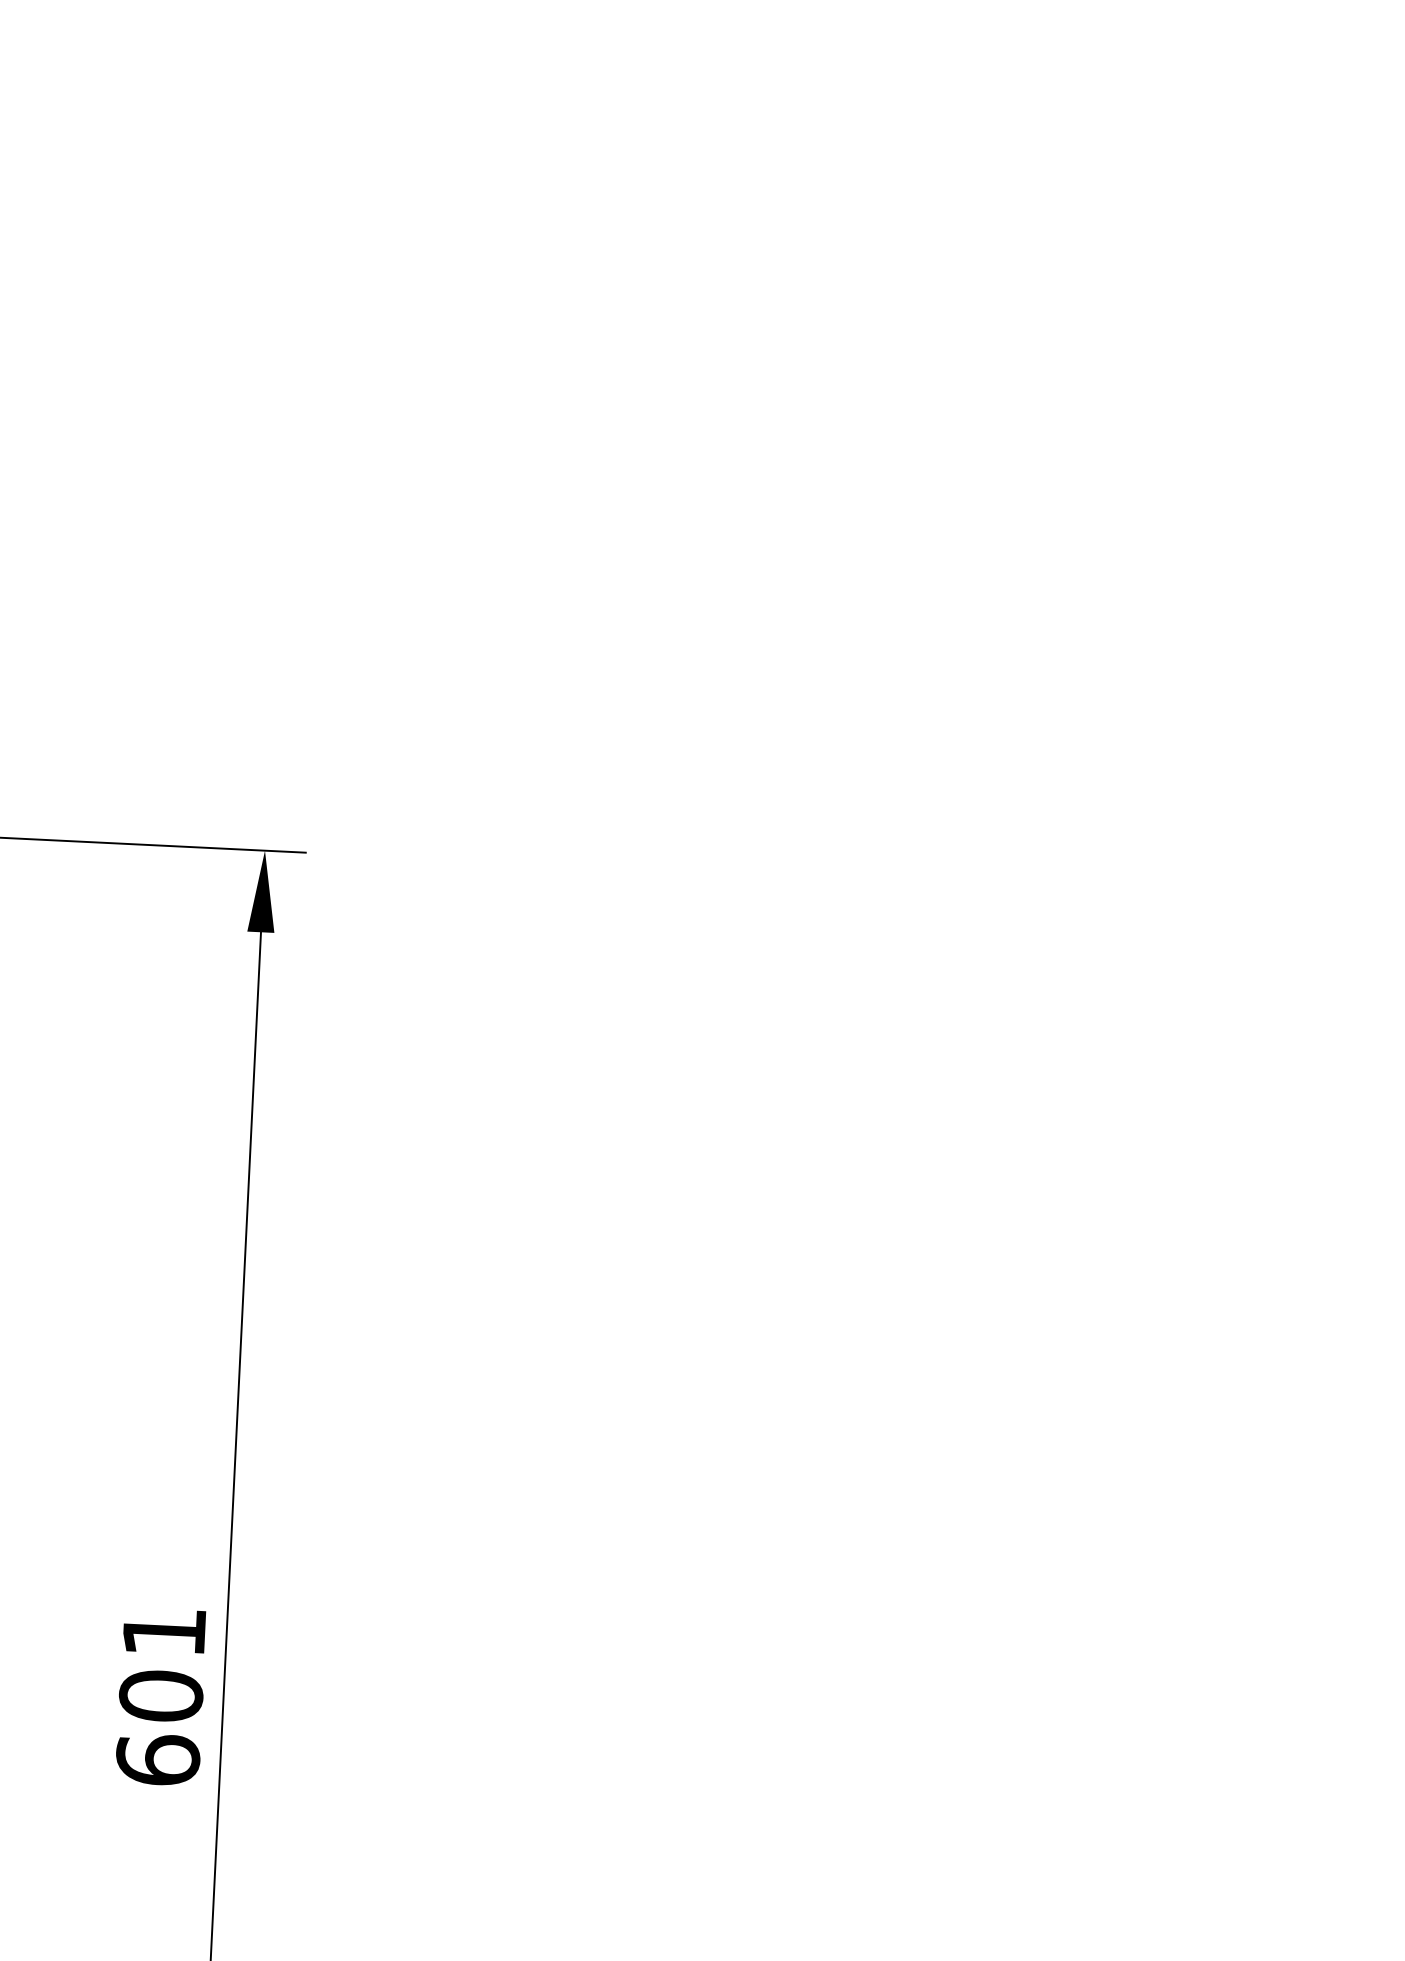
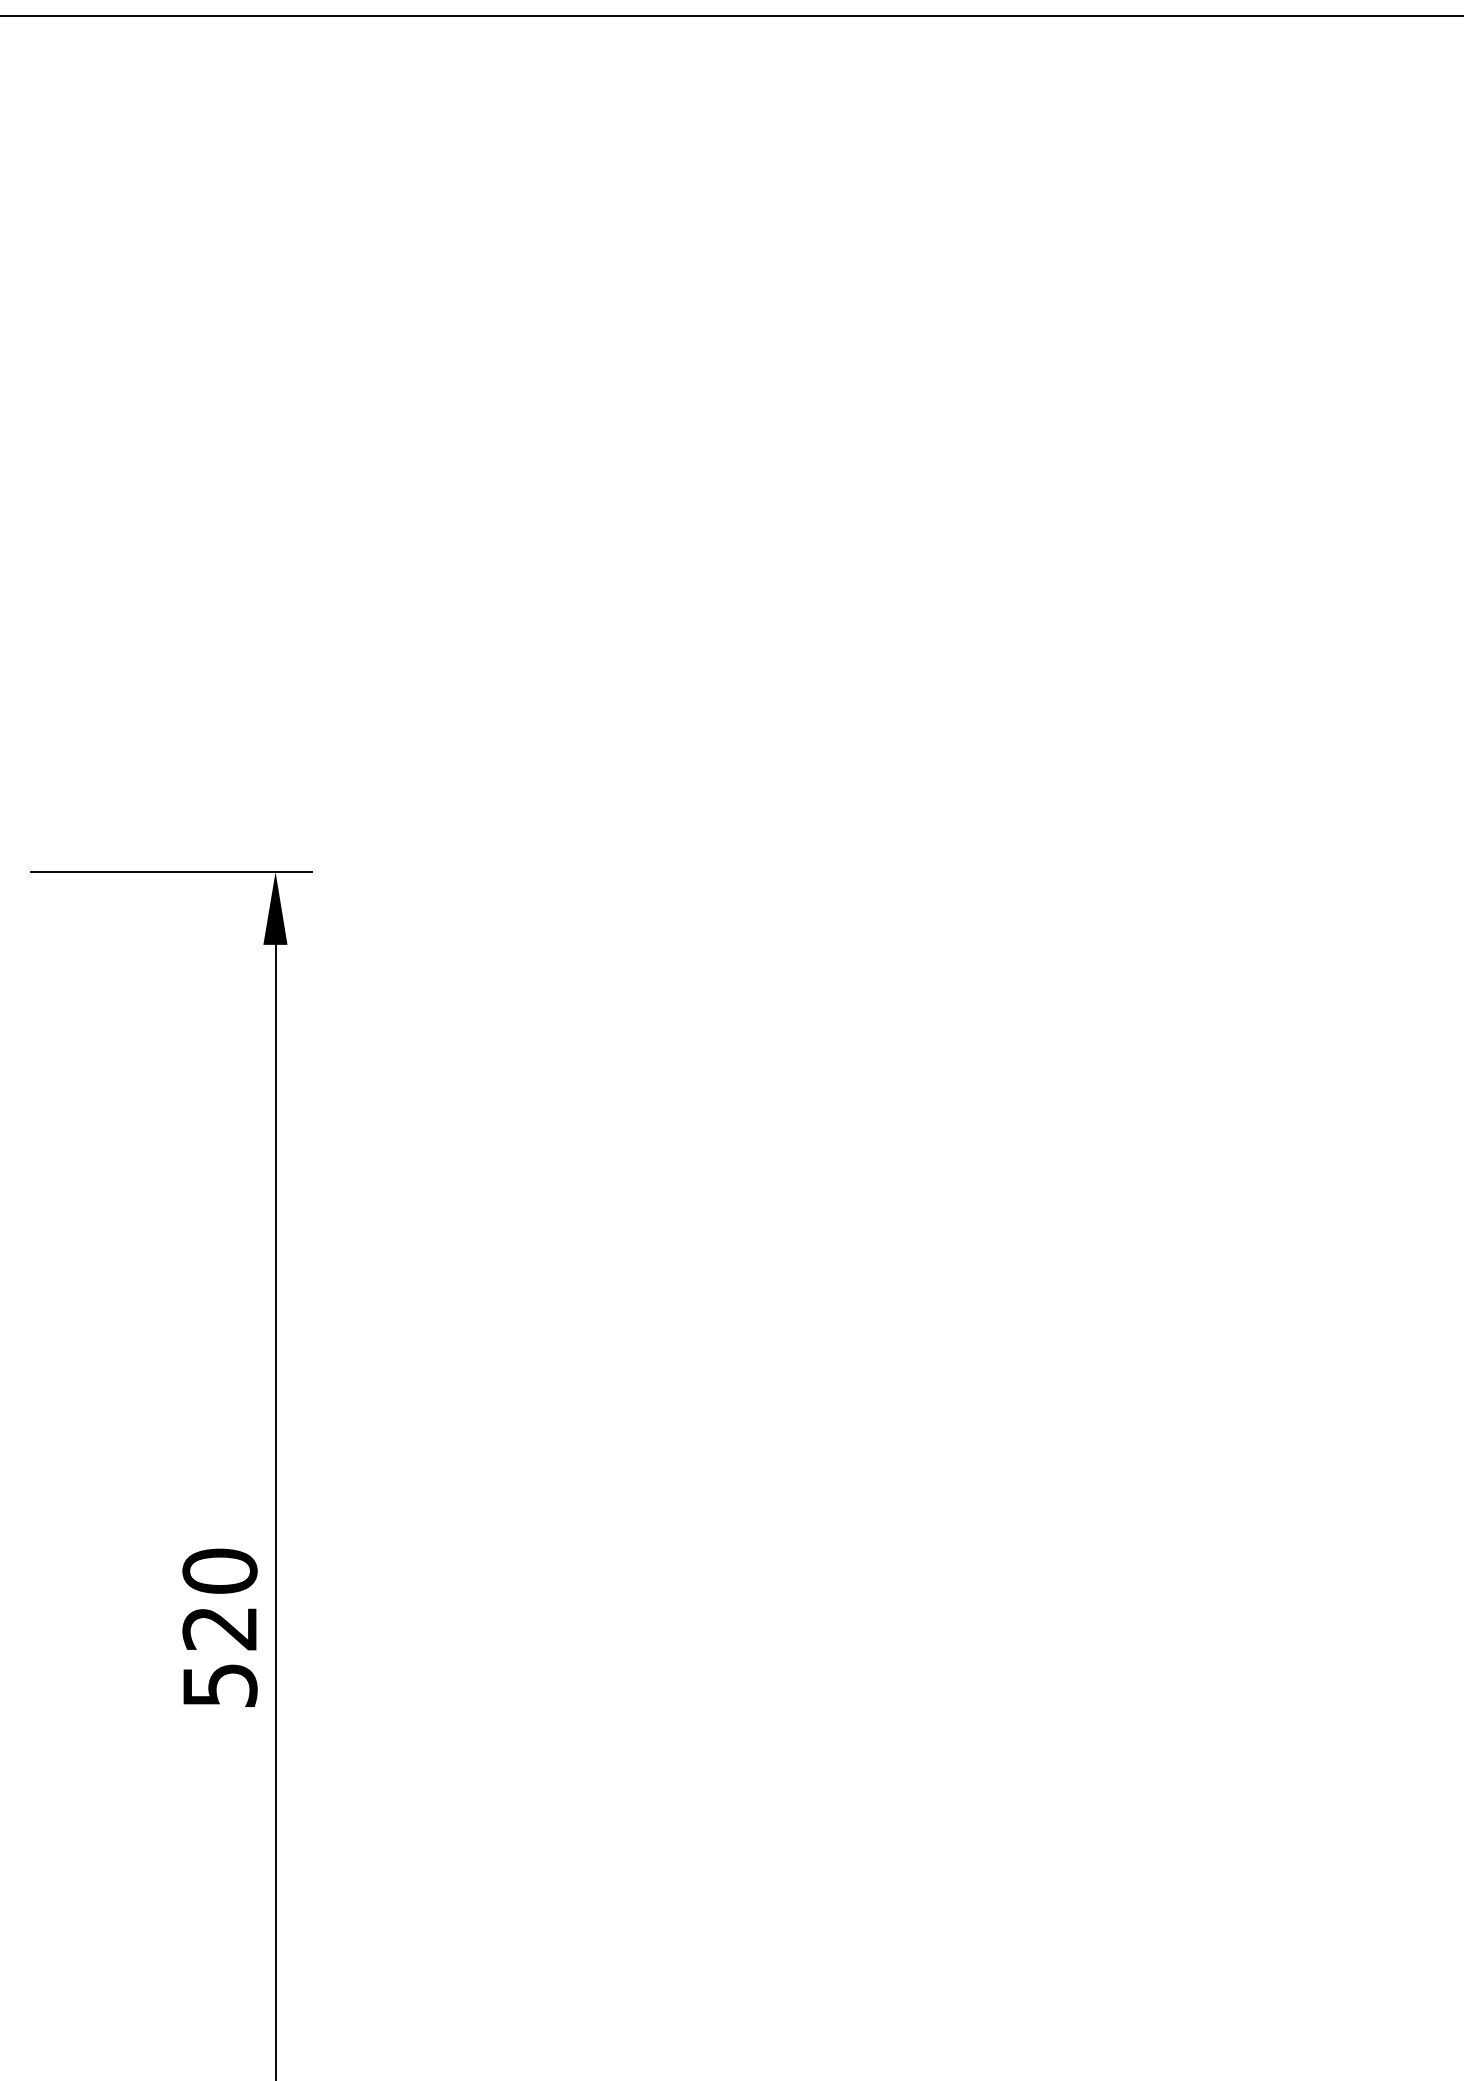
text: (160, 1695) -> (219, 1627), 601 -> 520

